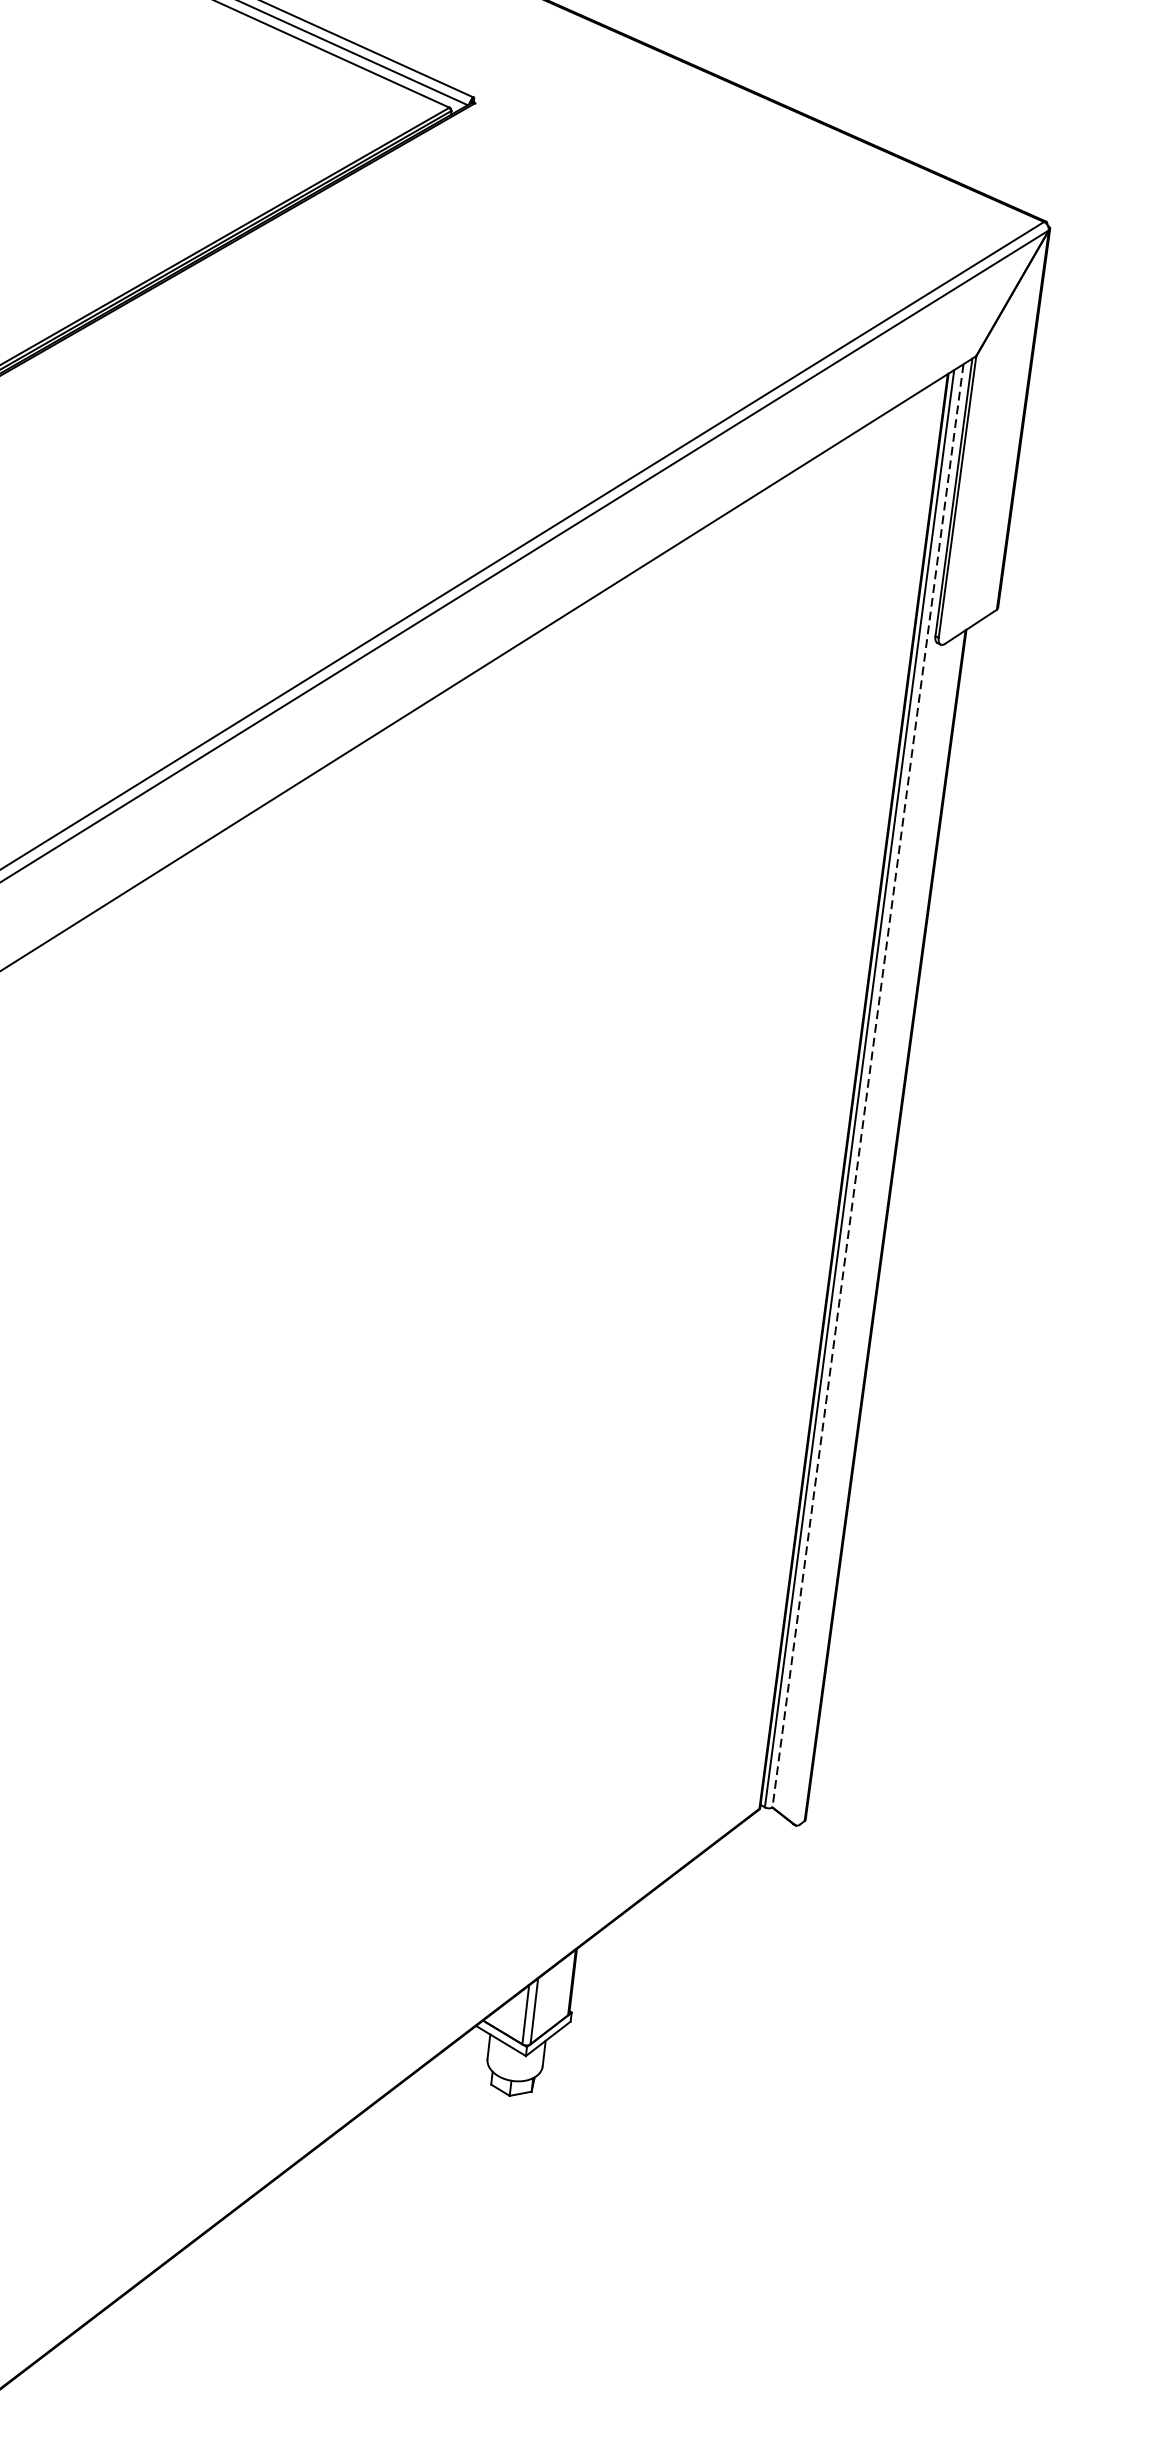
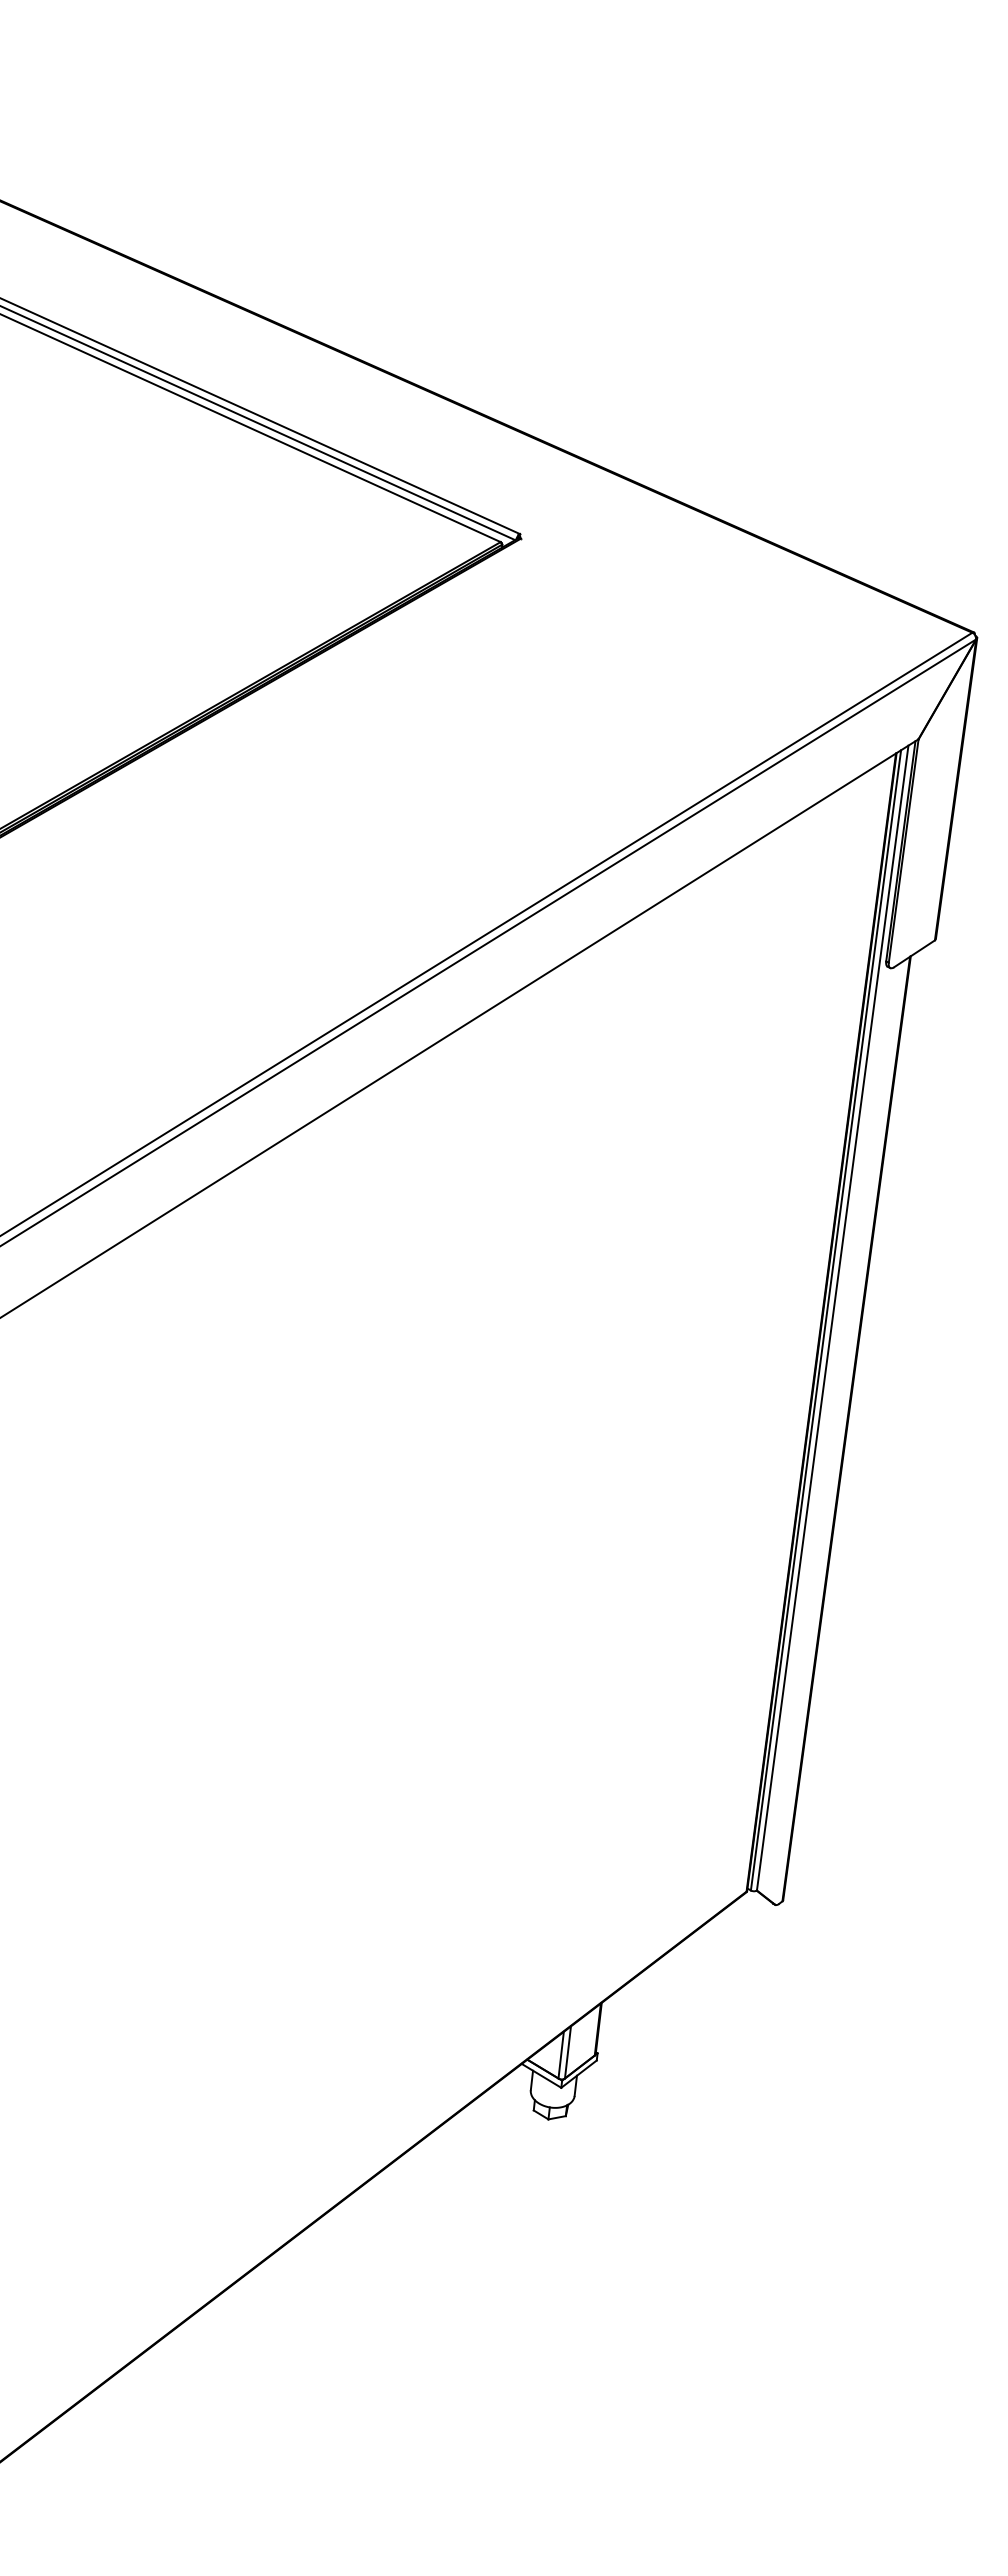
line: (867, 1086) -> (832, 1318), dashed -> solid

